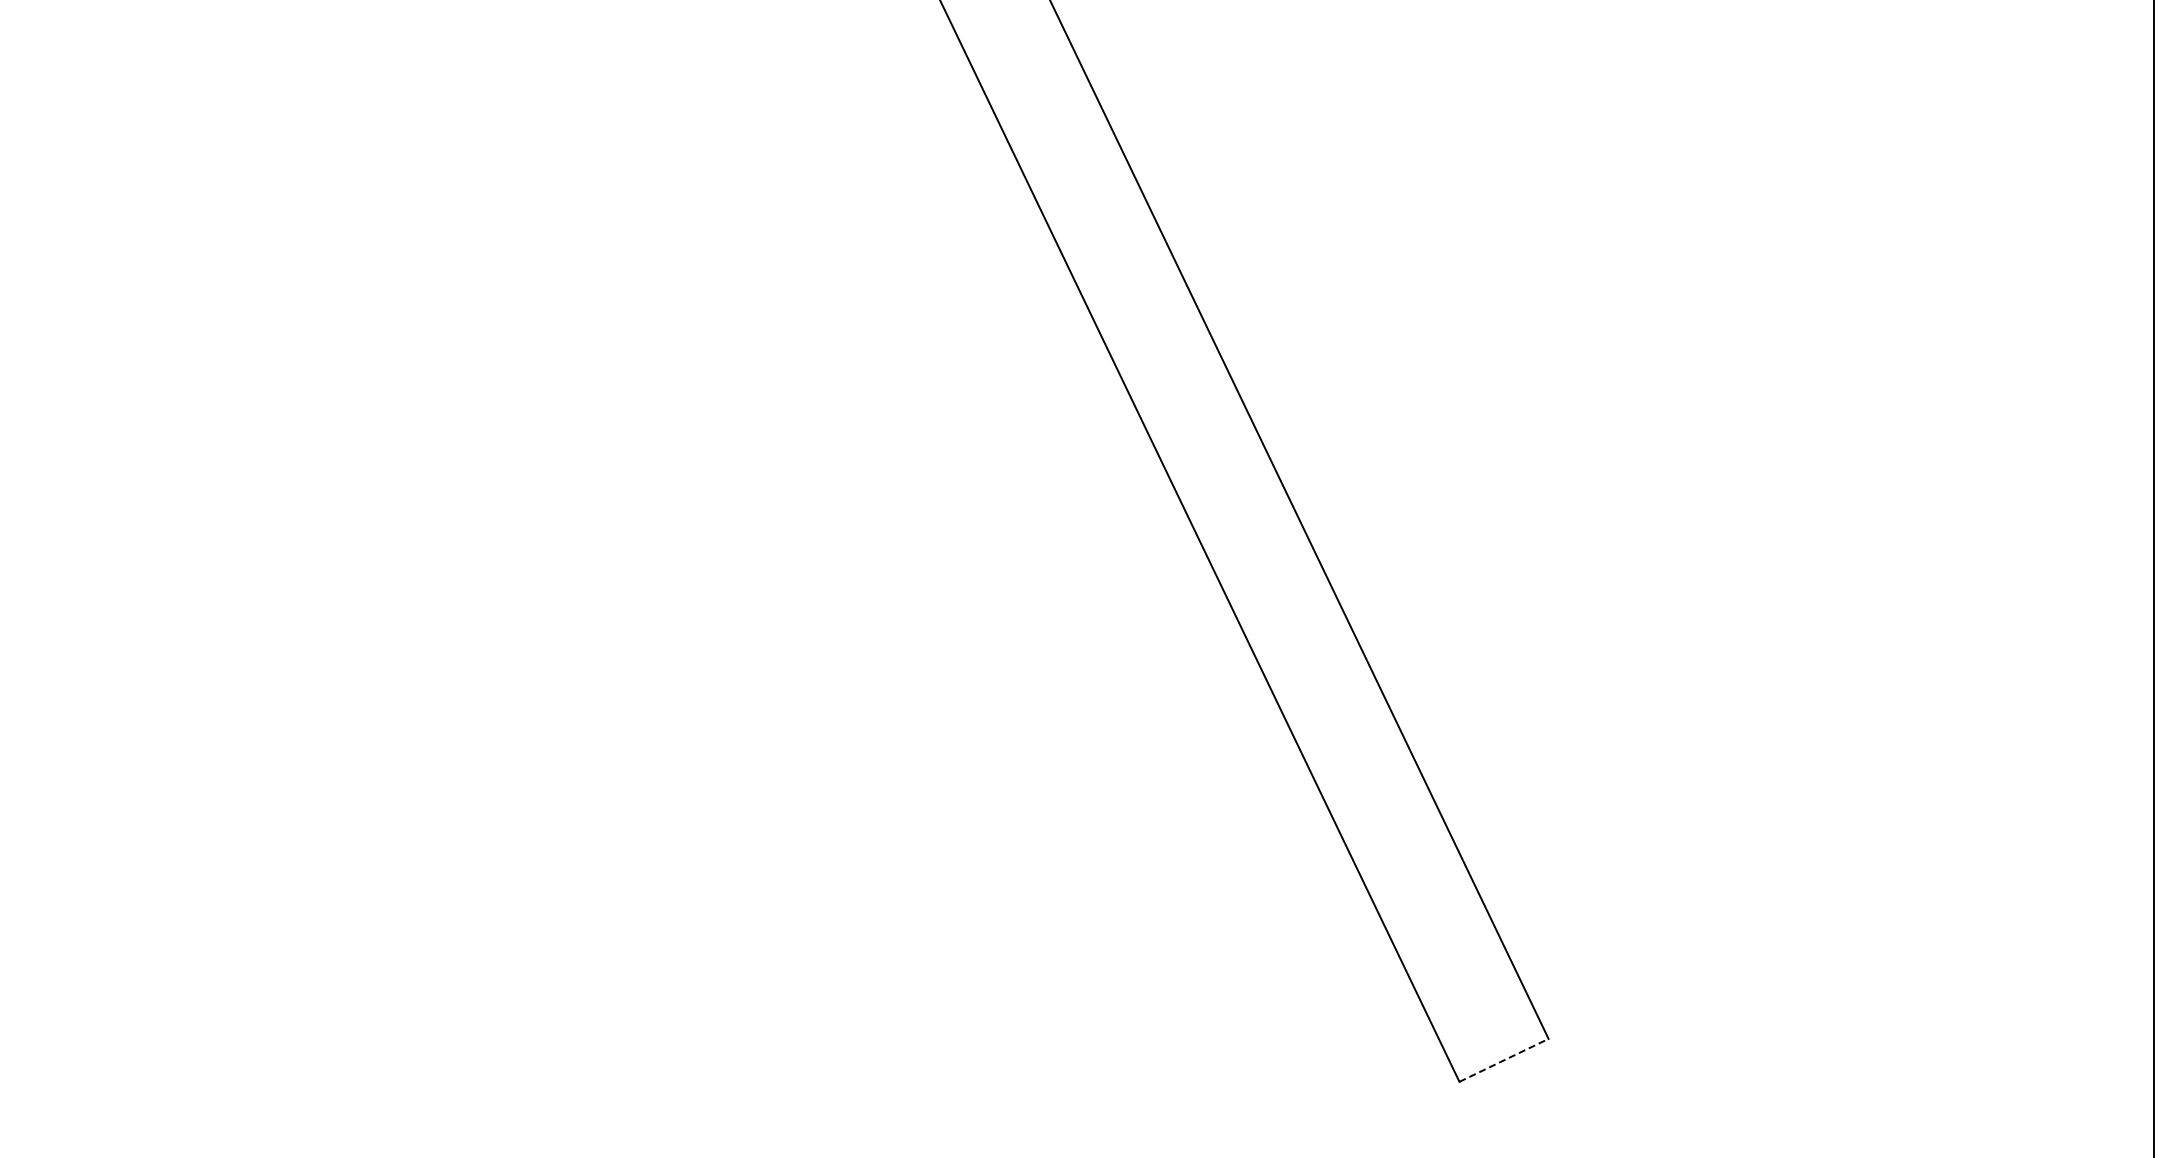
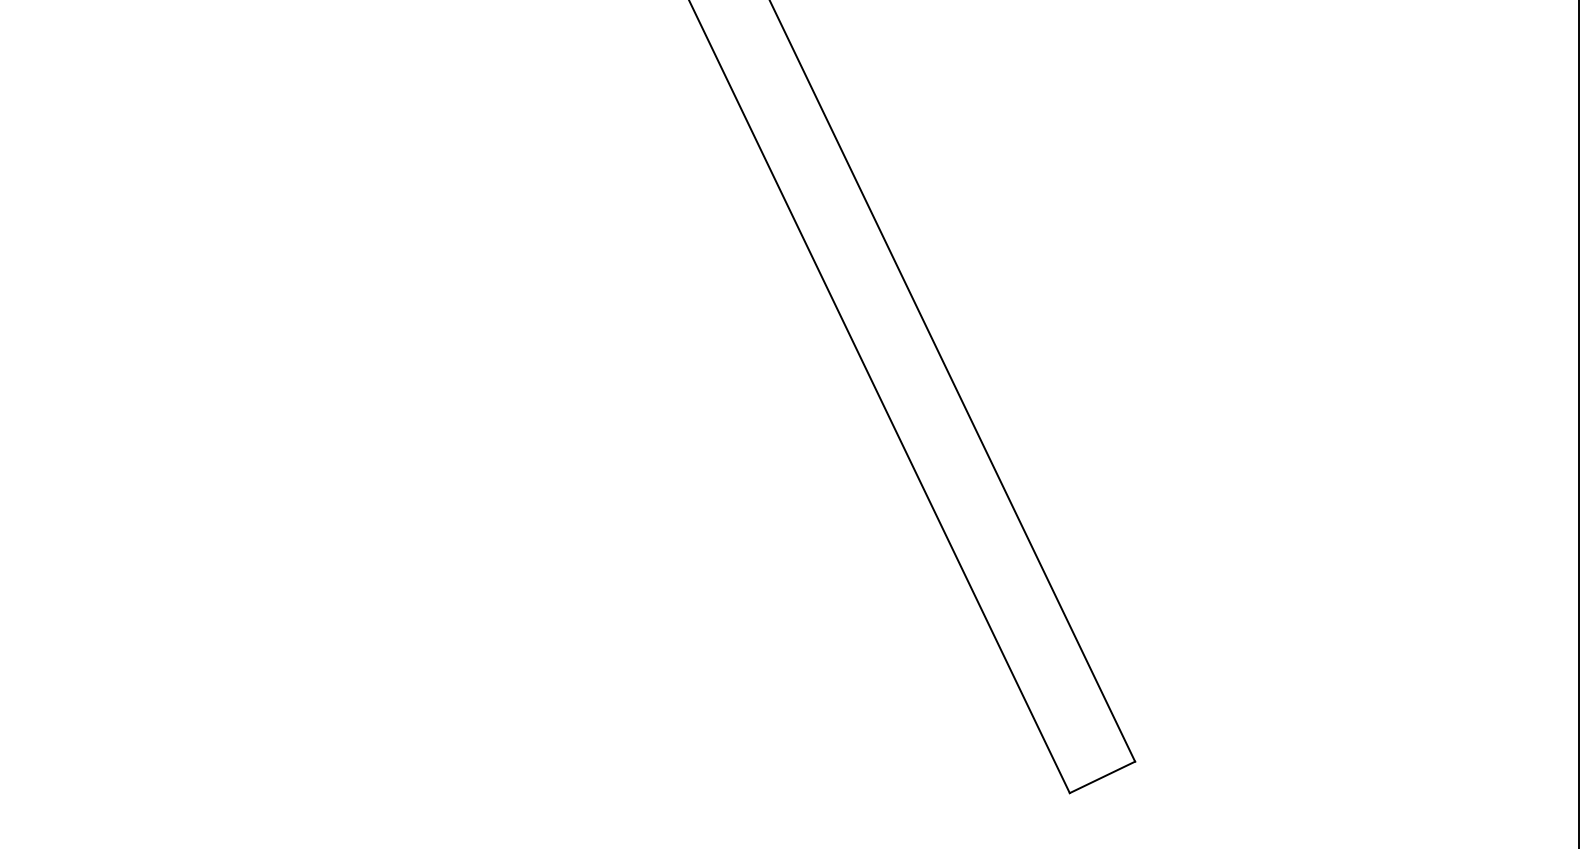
line: (1504, 1060) -> (1102, 777), dashed -> solid

